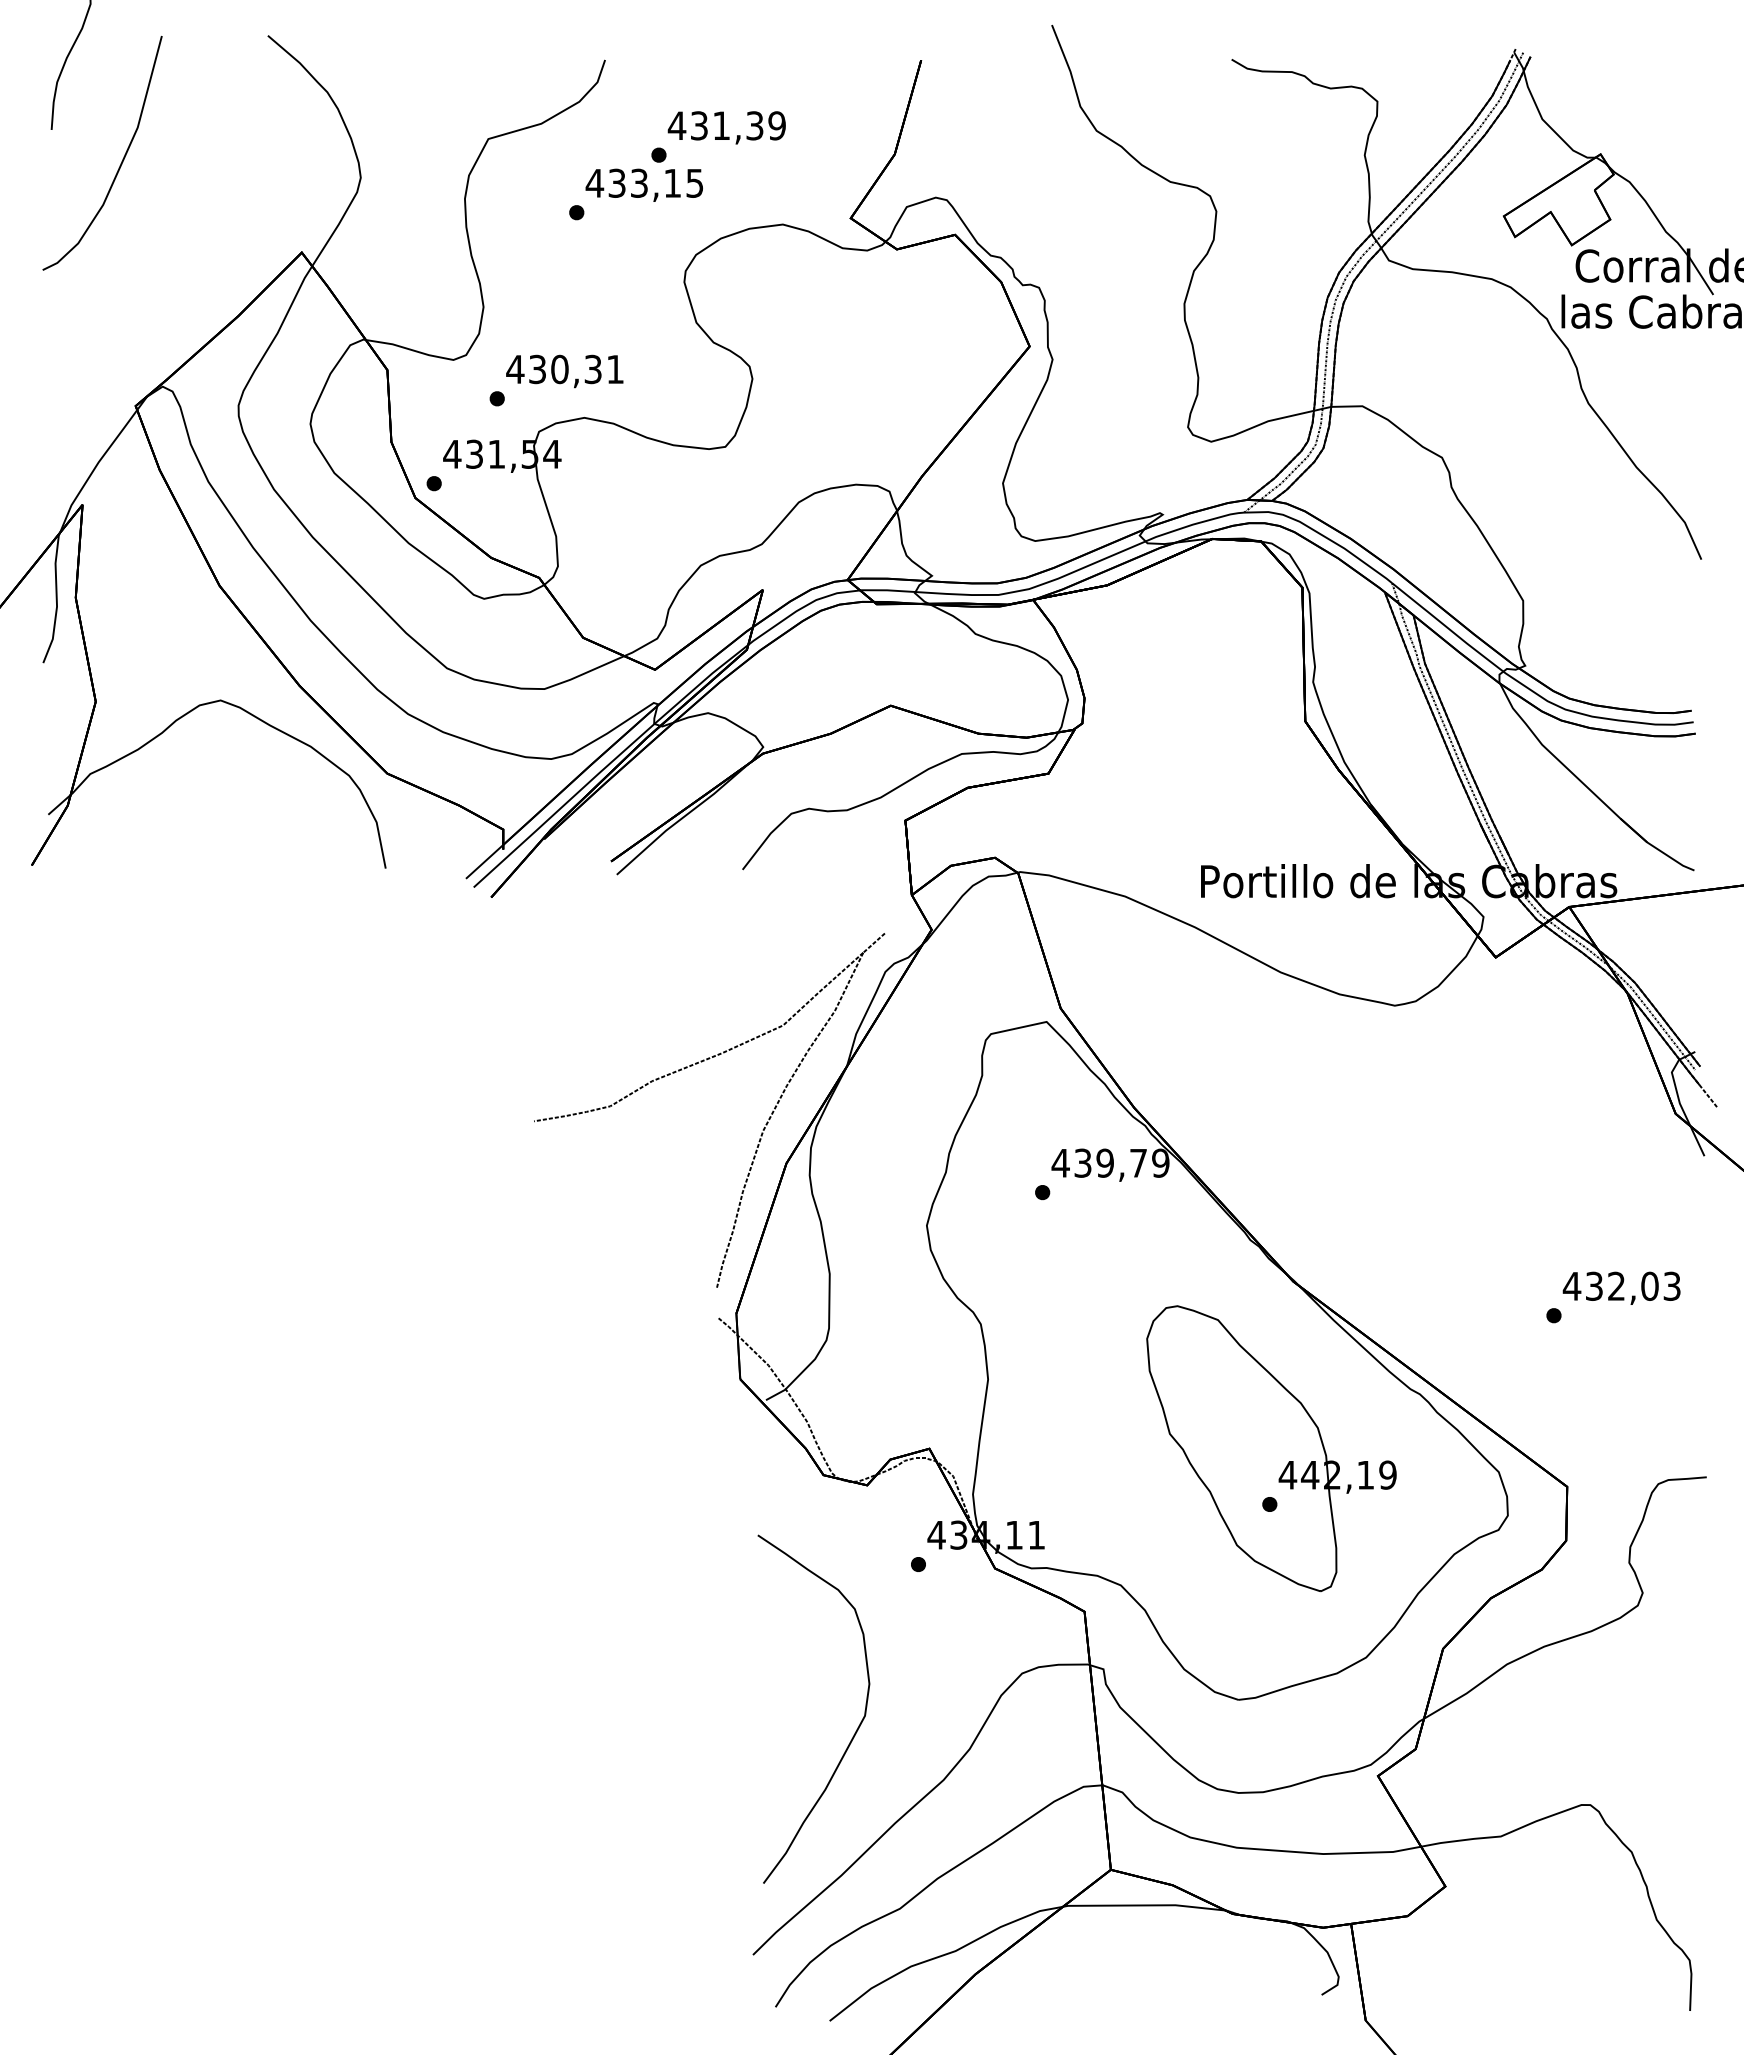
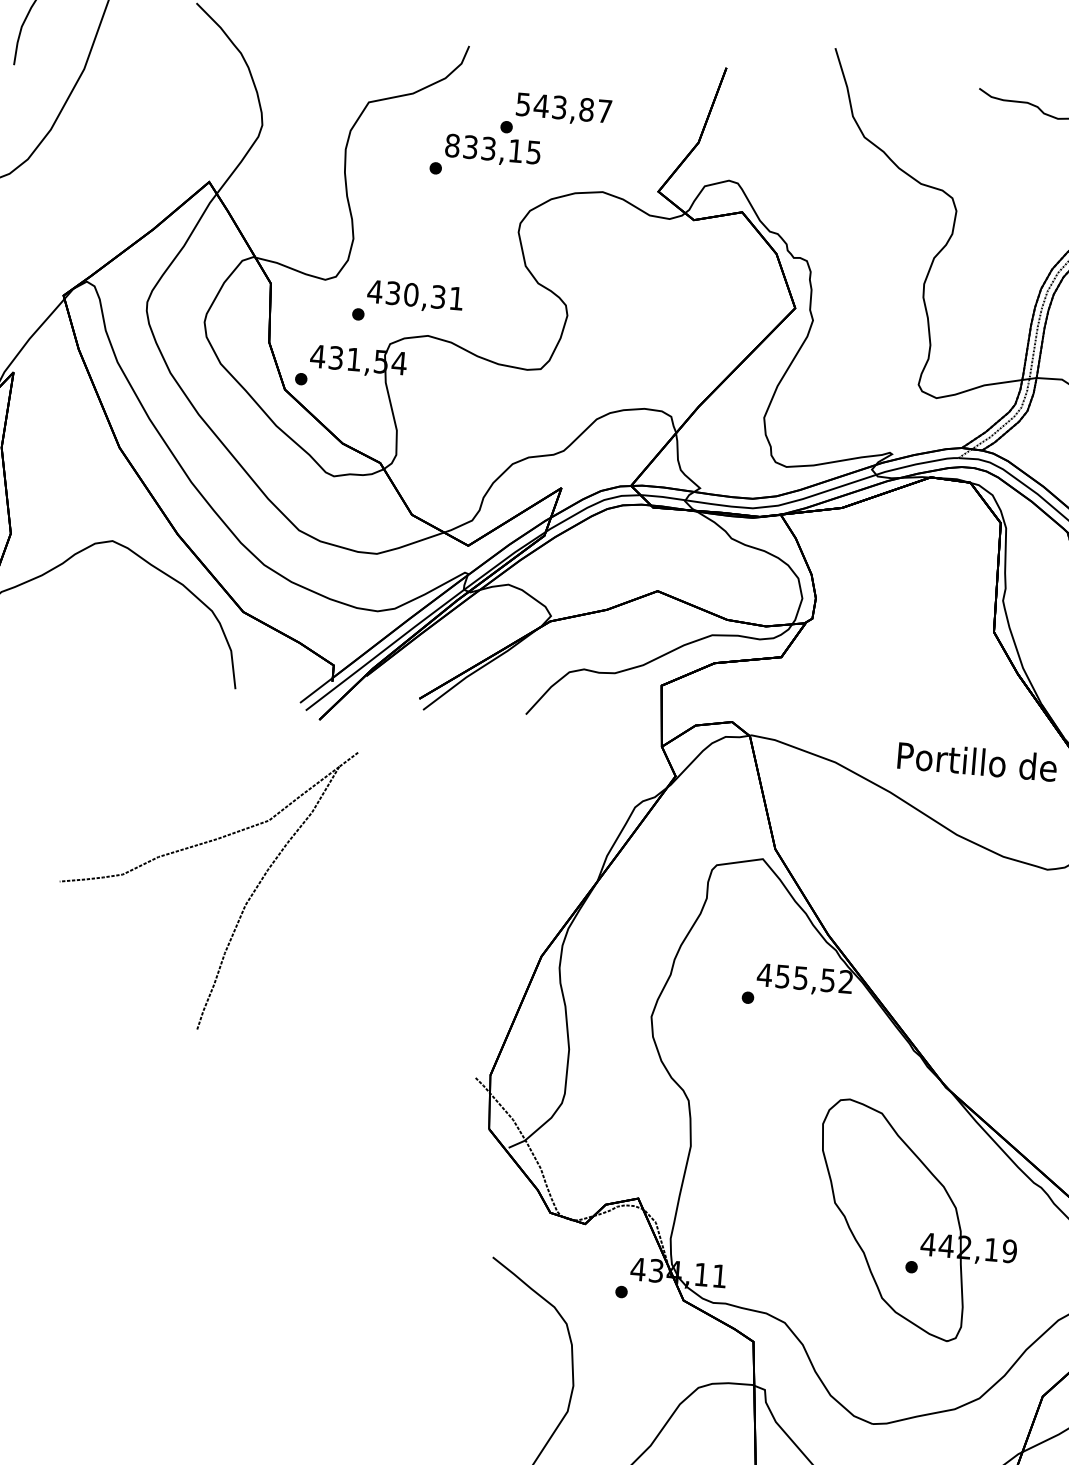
text: (726, 125) -> (563, 107), 431,39 -> 543,87
text: (594, 182) -> (452, 145), 433,15 -> 833,15
part: (692, 1066) -> (192, 847), moved
text: (1122, 1162) -> (815, 978), 439,79 -> 455,52

